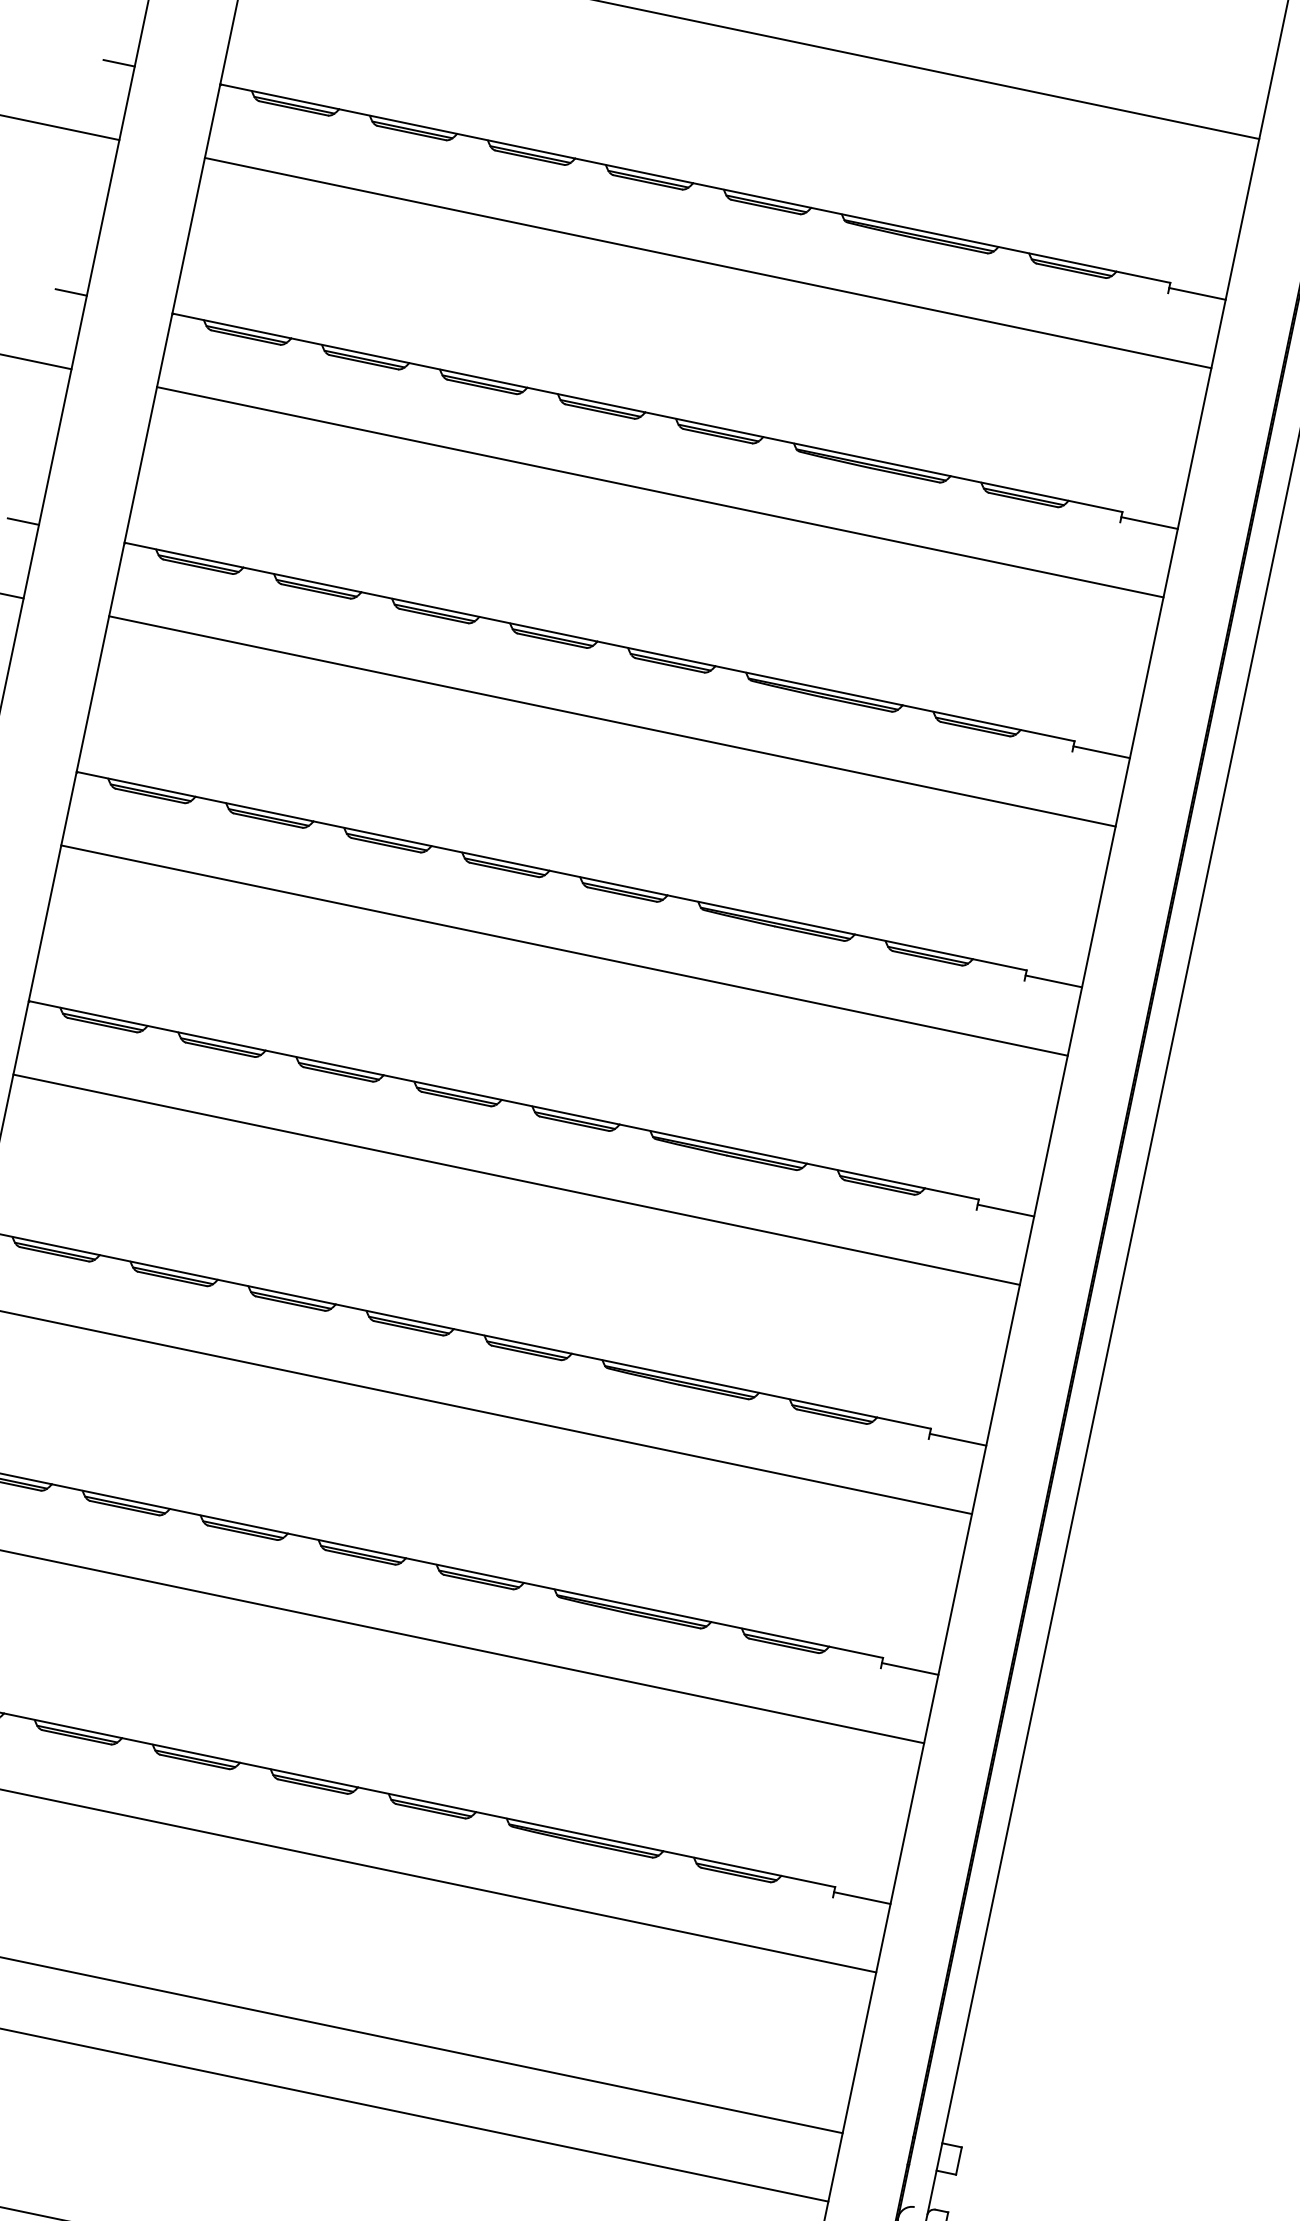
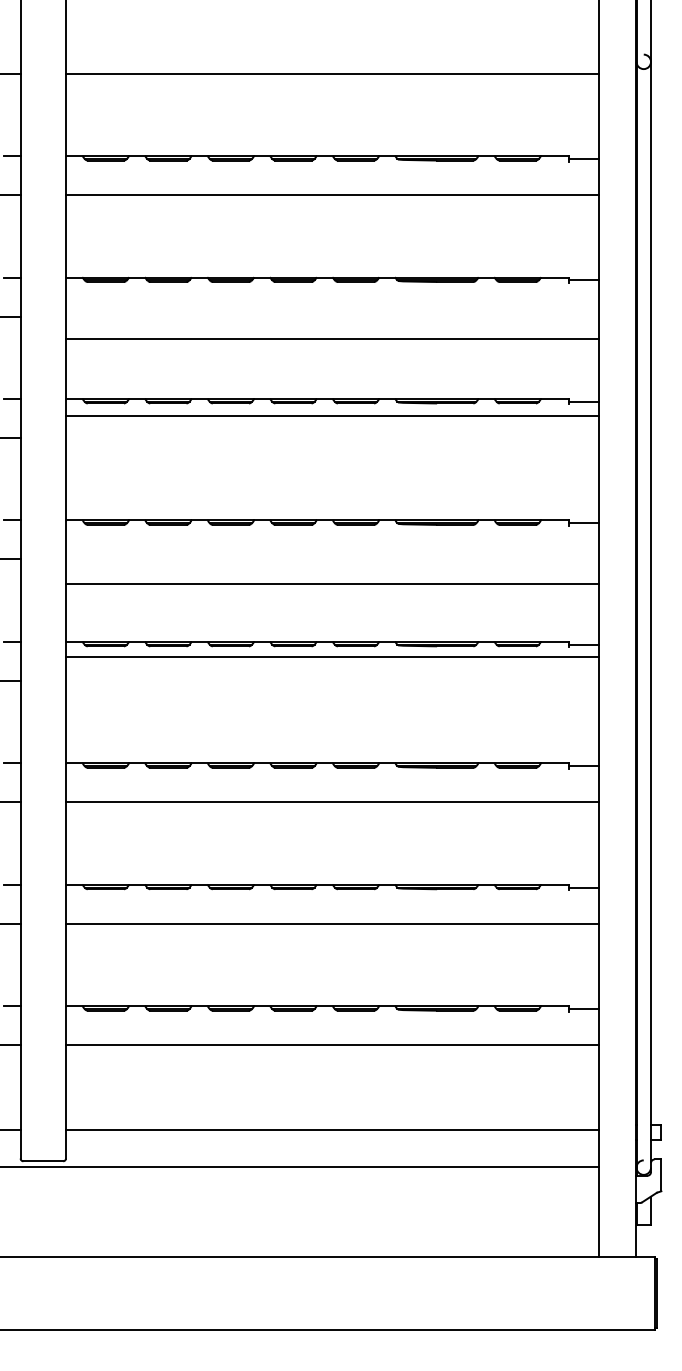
line: (660, 492) -> (332, 338), moved
line: (611, 722) -> (332, 416), moved
line: (564, 950) -> (332, 584), moved
line: (516, 1178) -> (332, 656), moved

